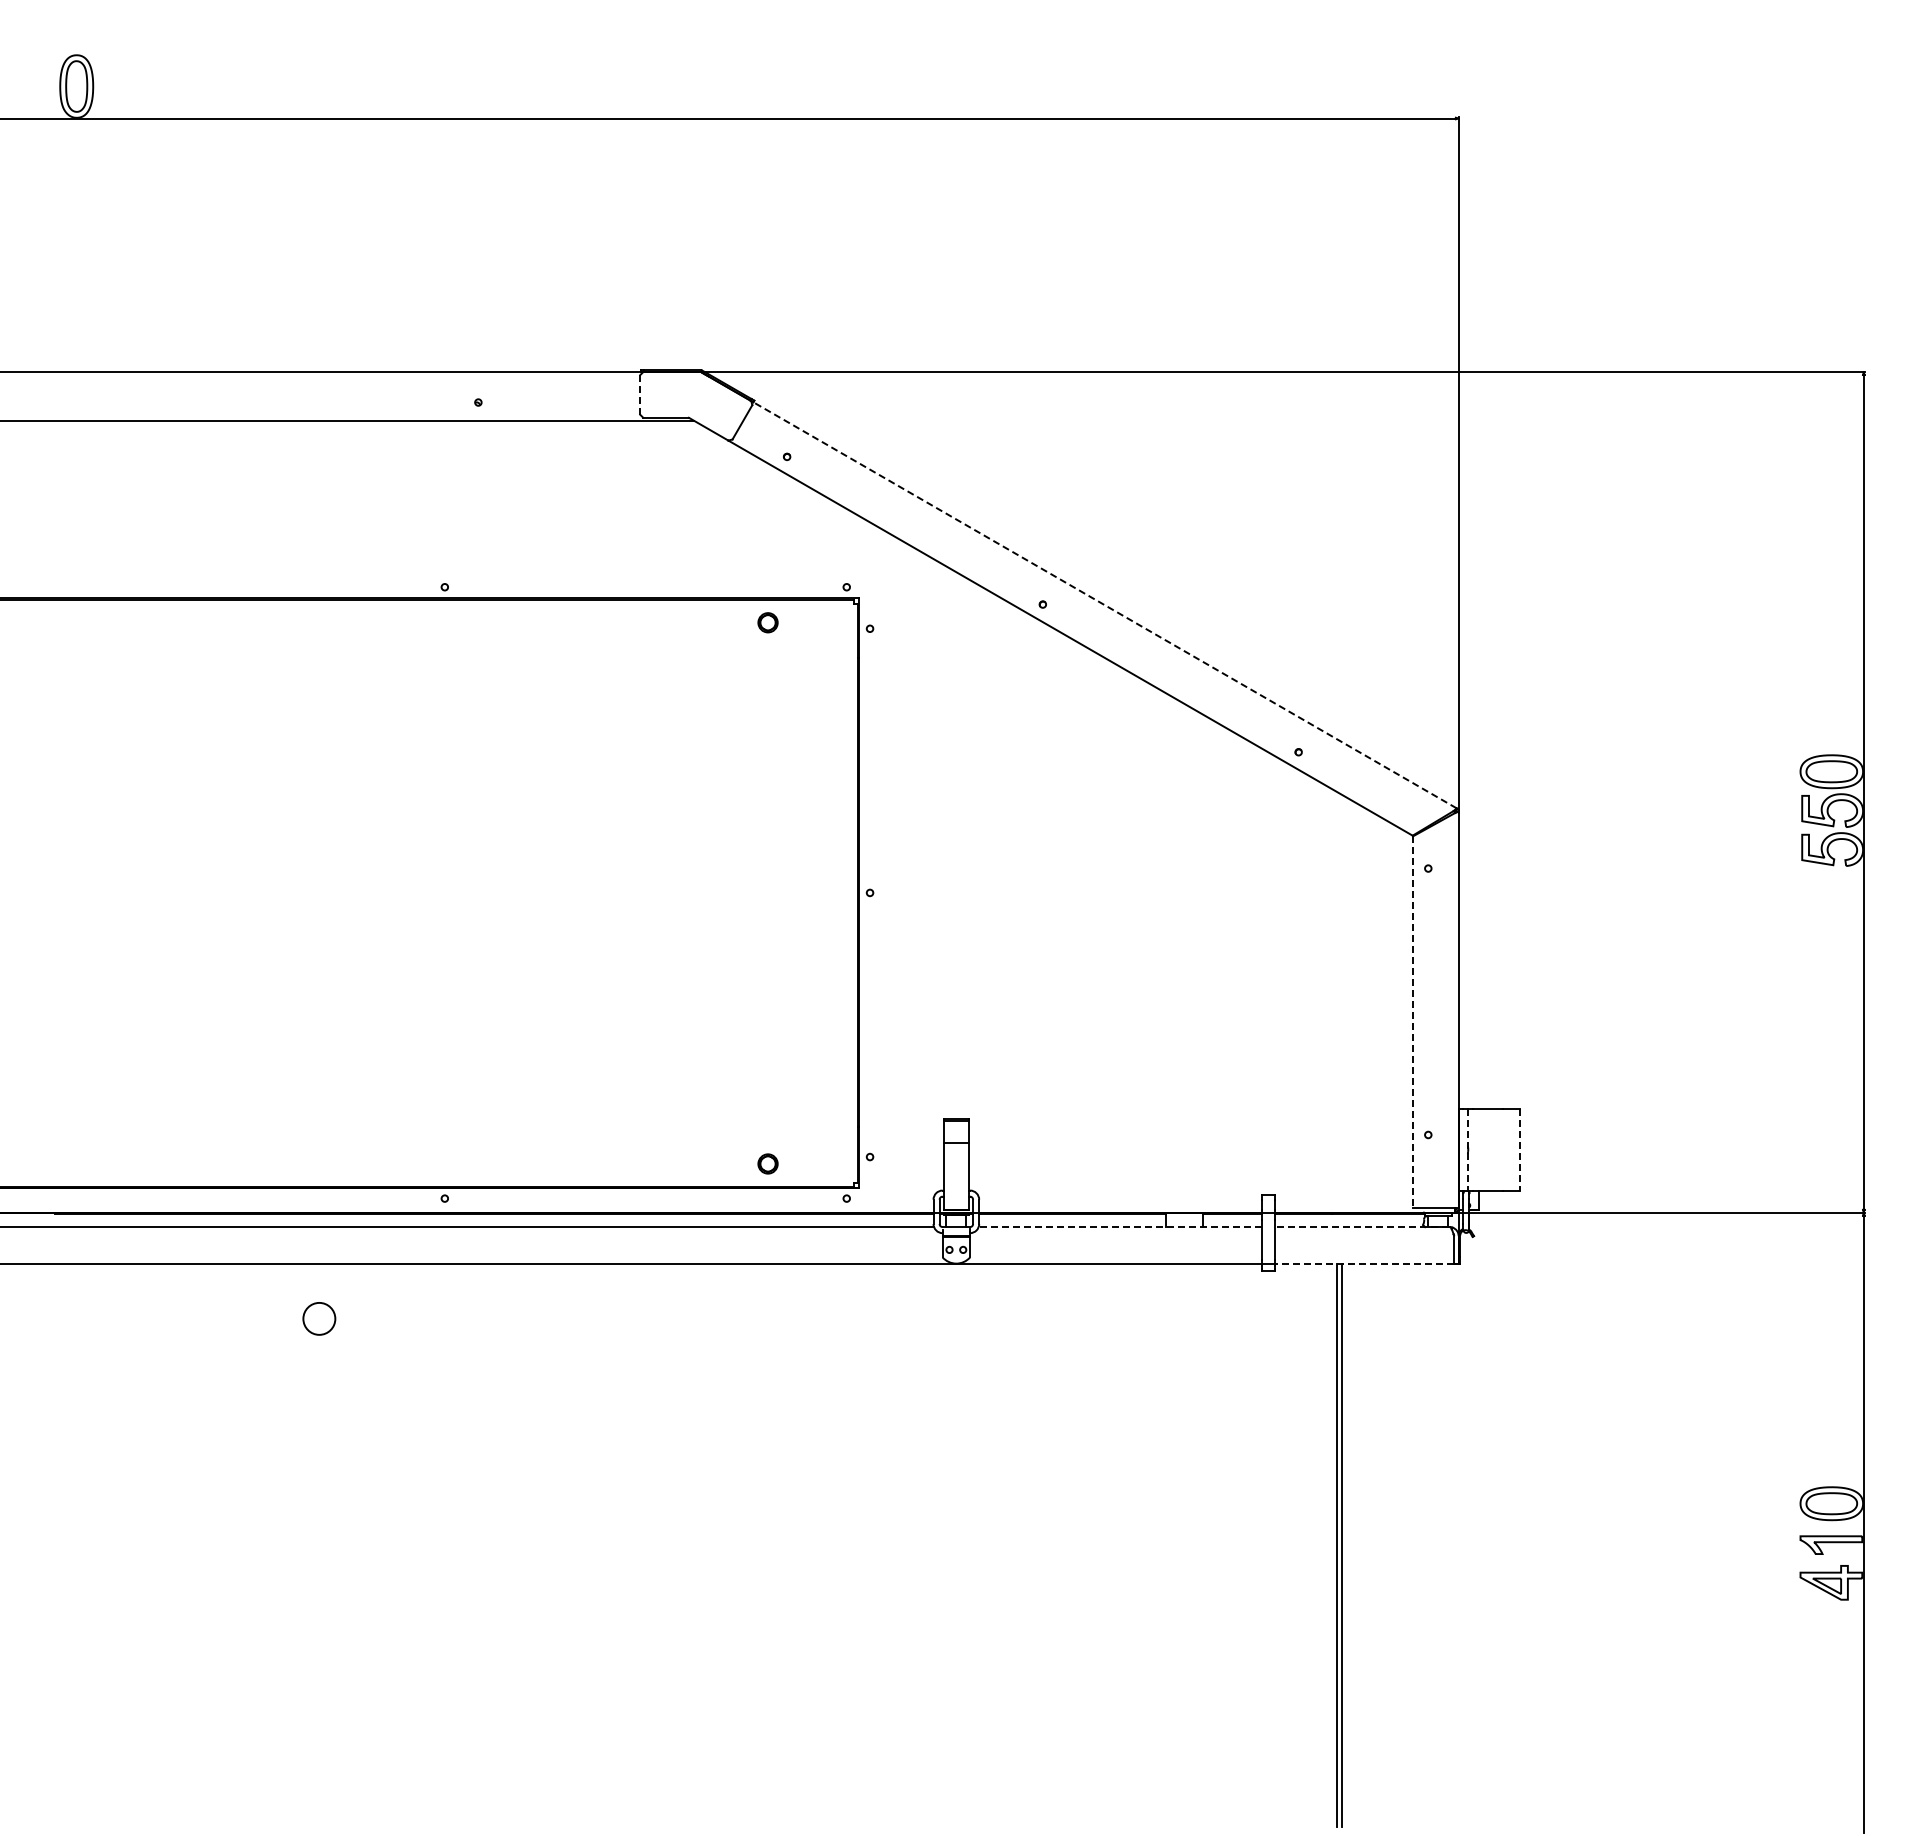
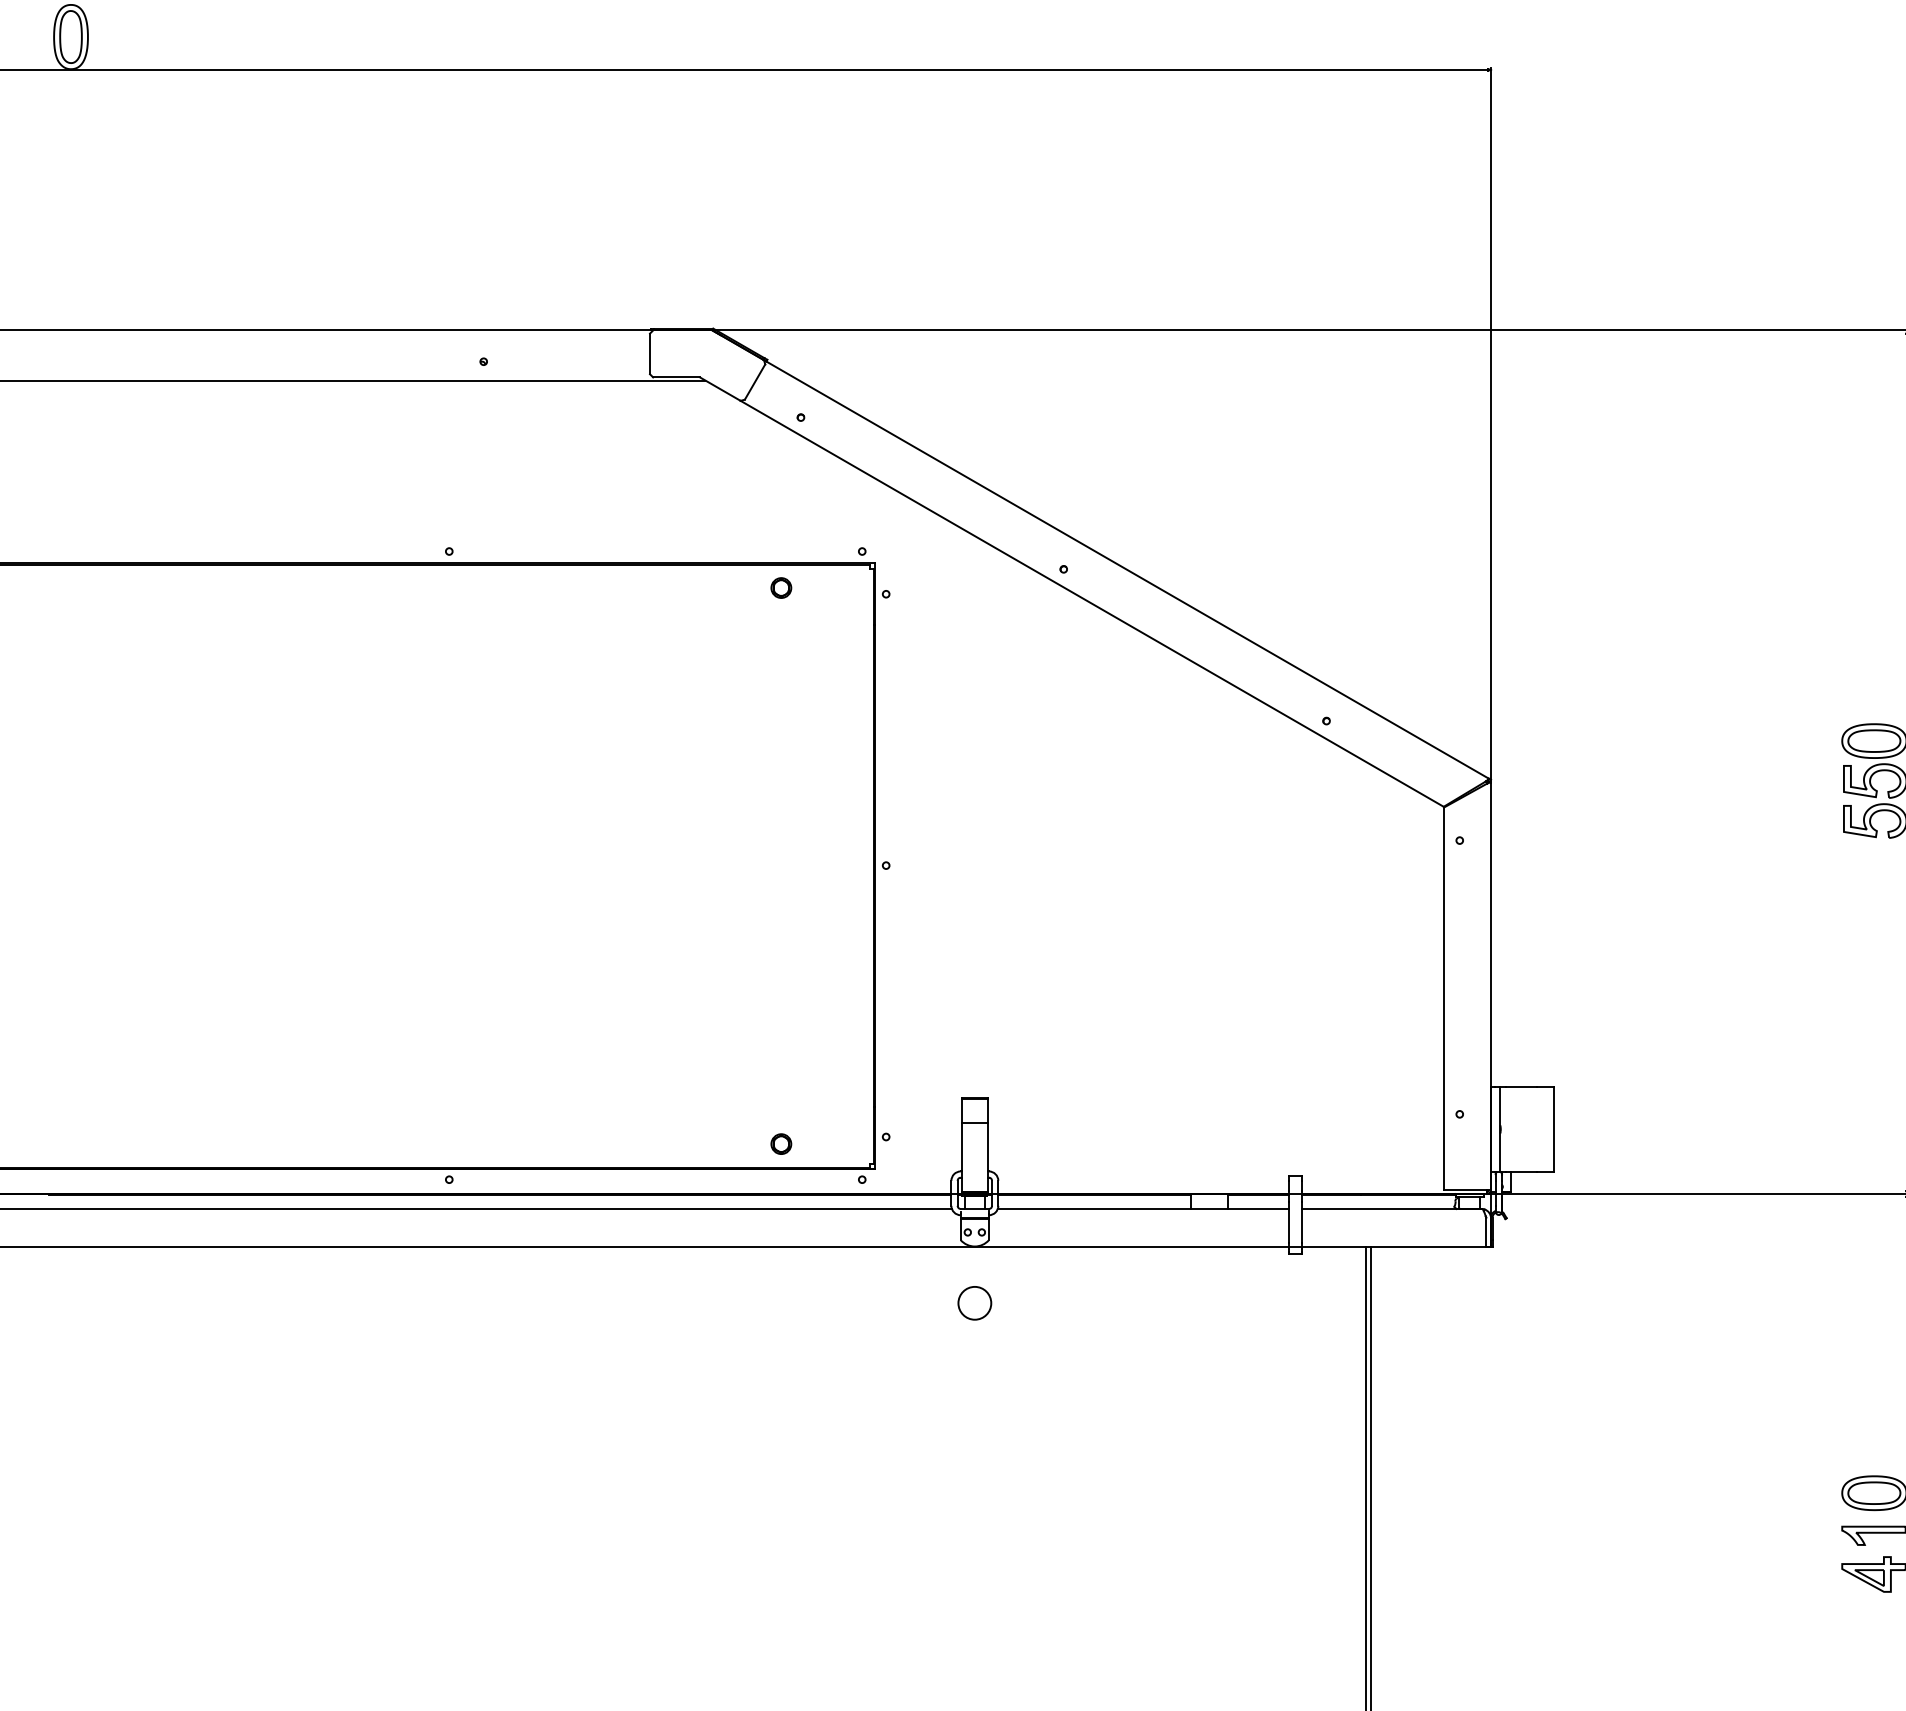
line: (640, 394) -> (650, 353), dashed -> solid
line: (1104, 605) -> (1127, 570), dashed -> solid
line: (1413, 1022) -> (1444, 998), dashed -> solid
line: (1467, 1150) -> (1500, 1130), dashed -> solid
line: (1519, 1150) -> (1553, 1130), dashed -> solid
line: (1120, 1227) -> (1143, 1209), dashed -> solid
line: (1361, 1227) -> (1391, 1209), dashed -> solid
line: (1364, 1263) -> (1394, 1246), dashed -> solid
circle: (319, 1318) -> (974, 1302), moved

